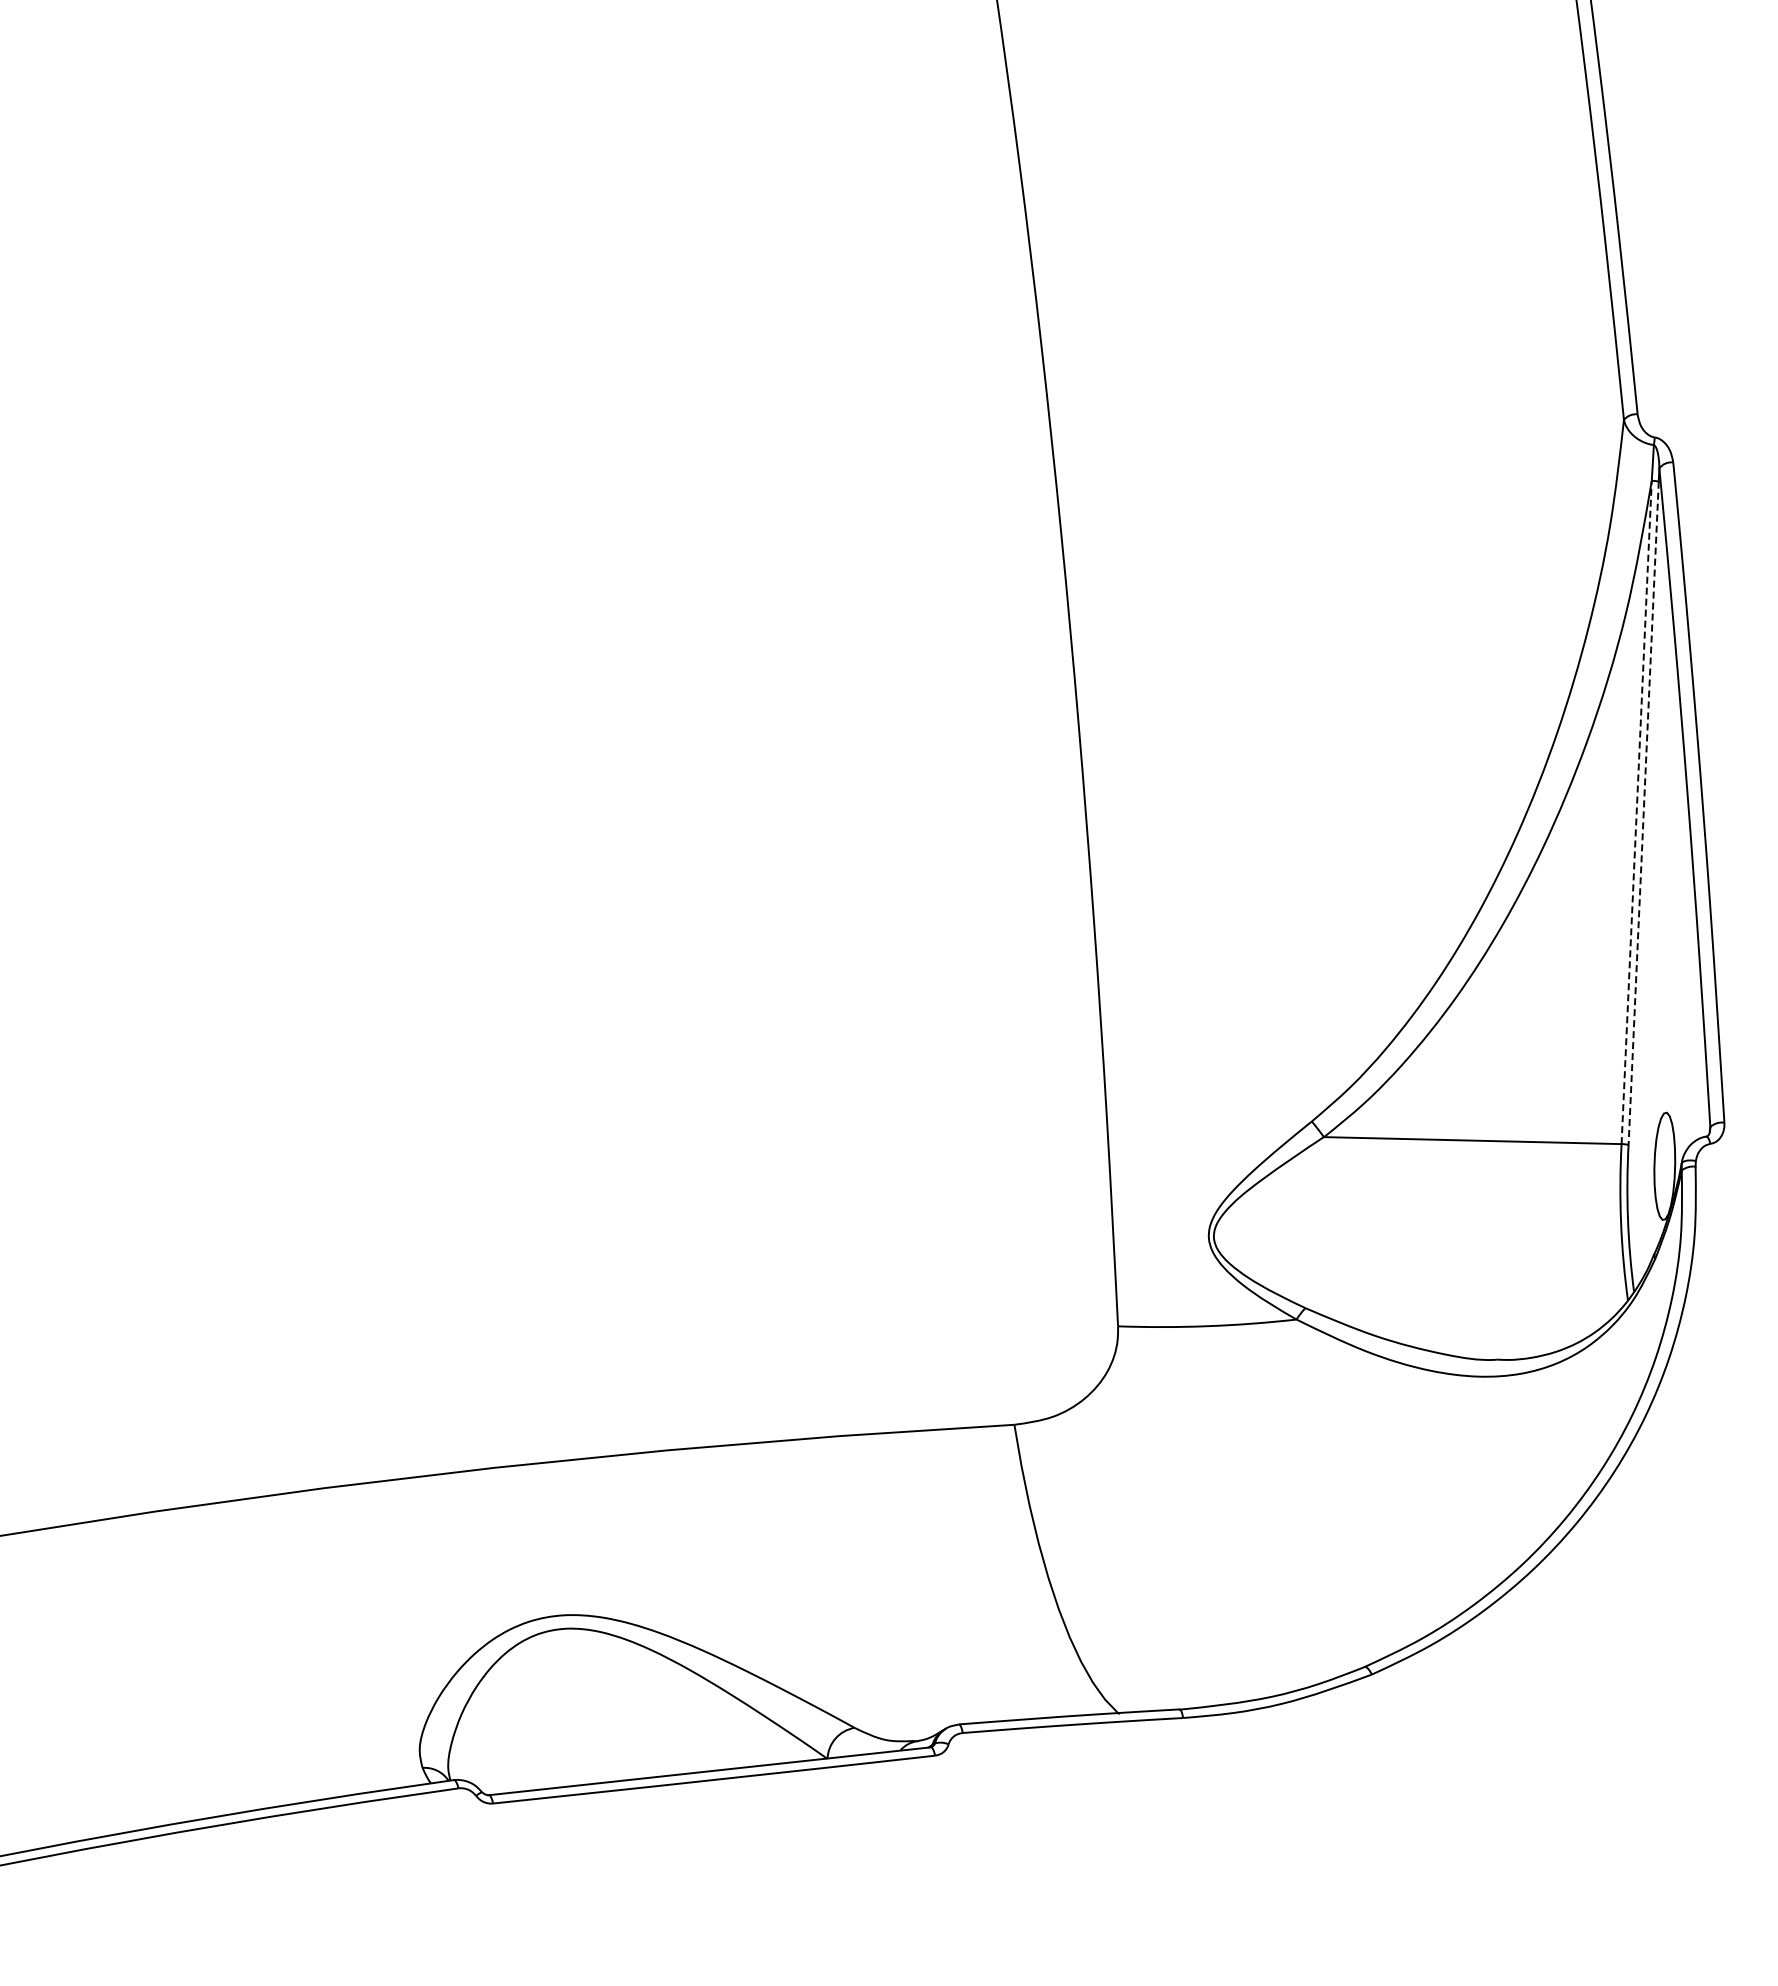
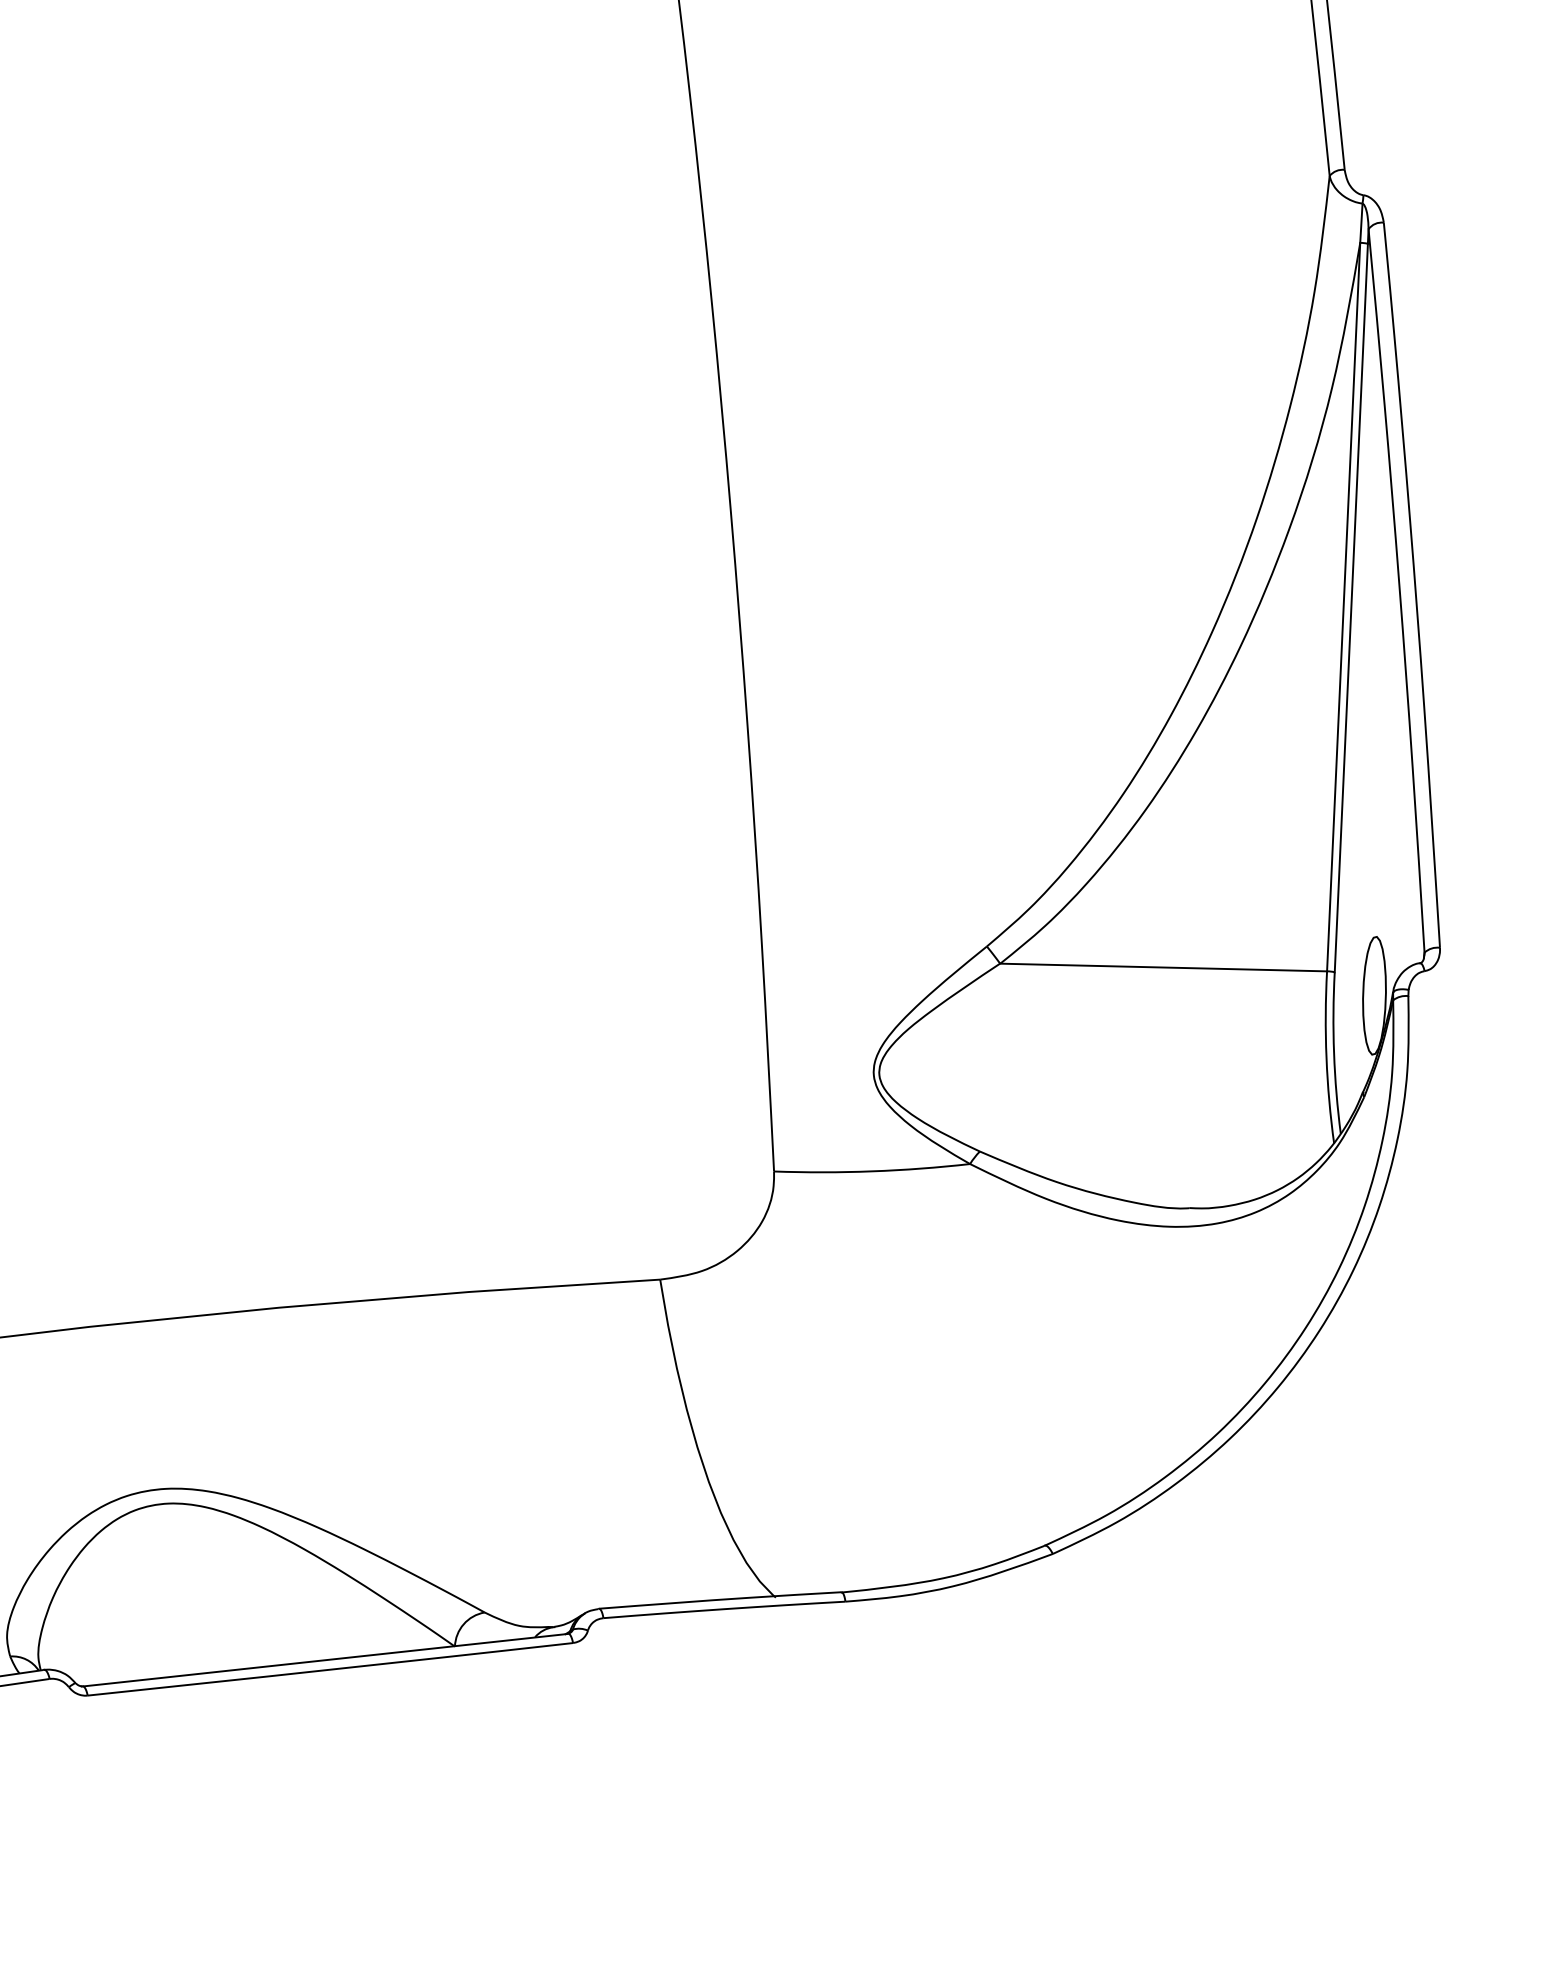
line: (1636, 812) -> (1343, 607), dashed -> solid
line: (1643, 813) -> (1351, 608), dashed -> solid

